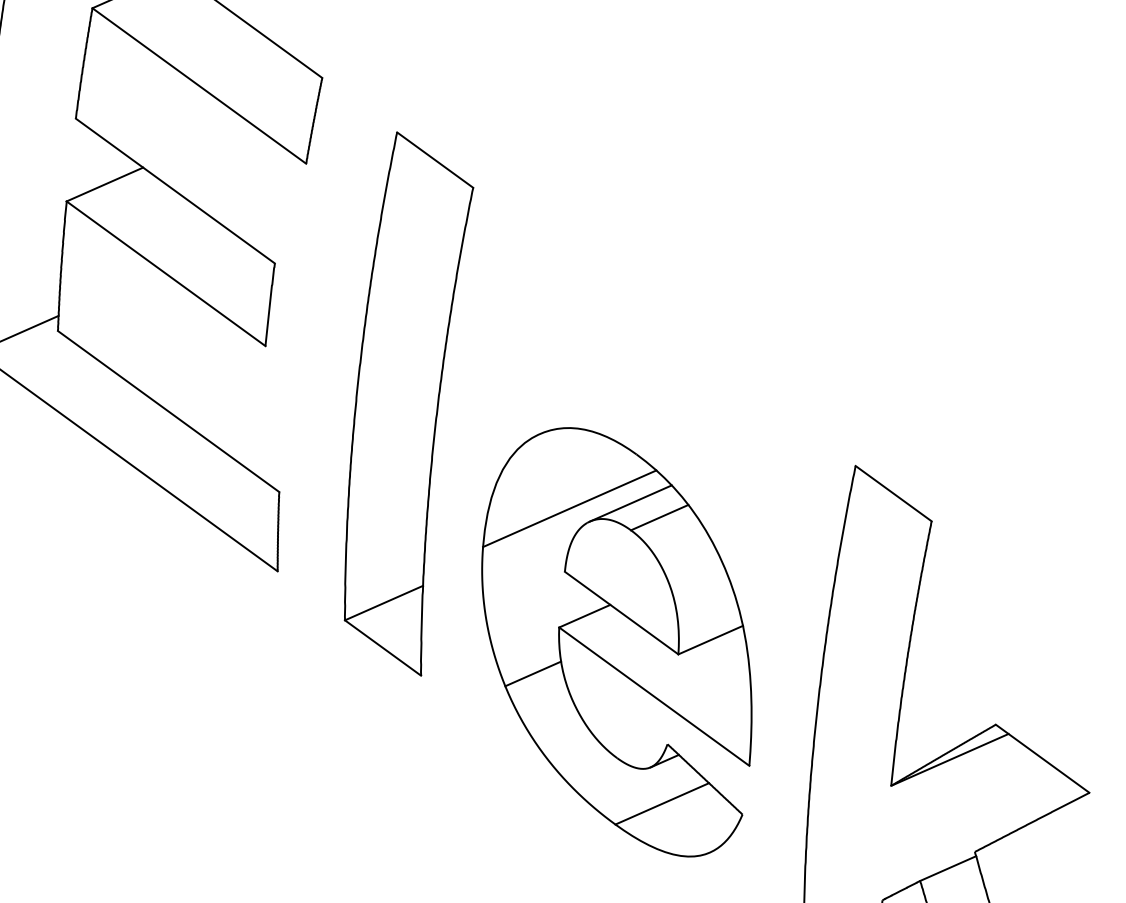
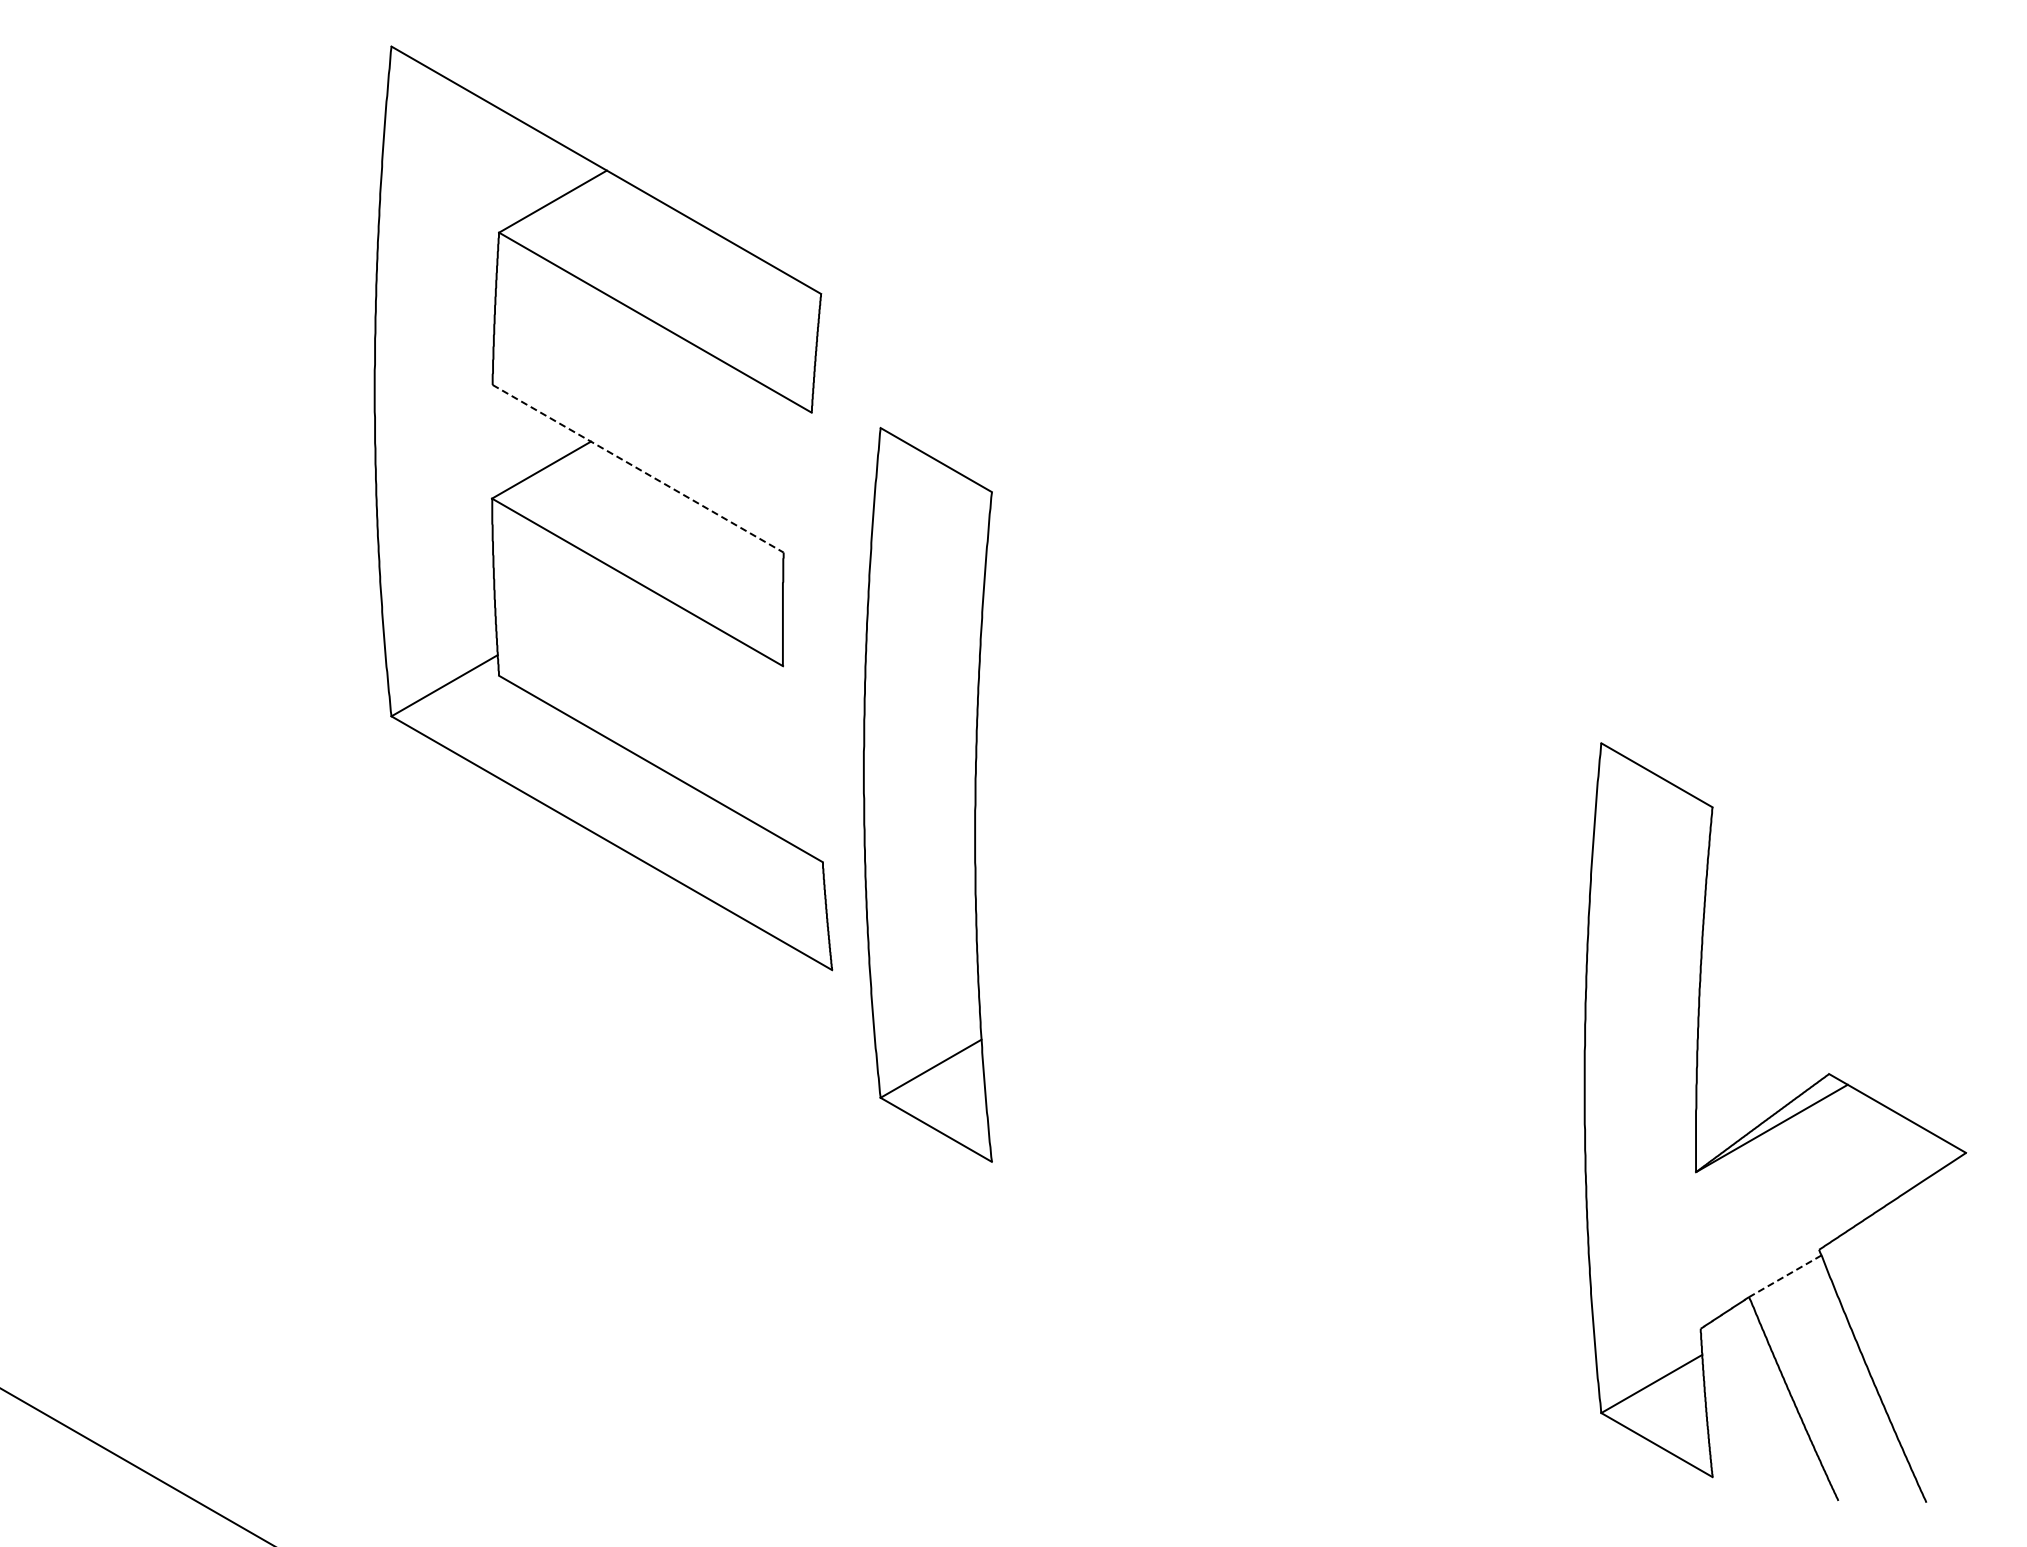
line: (175, 190) -> (638, 468), solid -> dashed
part: (402, 403) -> (927, 794), moved
part: (617, 640) -> (1303, 1014), removed
line: (948, 868) -> (1785, 1276), solid -> dashed

